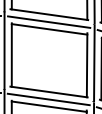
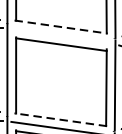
line: (49, 14) -> (61, 26), solid -> dashed
line: (49, 21) -> (61, 35), removed
line: (49, 92) -> (61, 120), solid -> dashed

